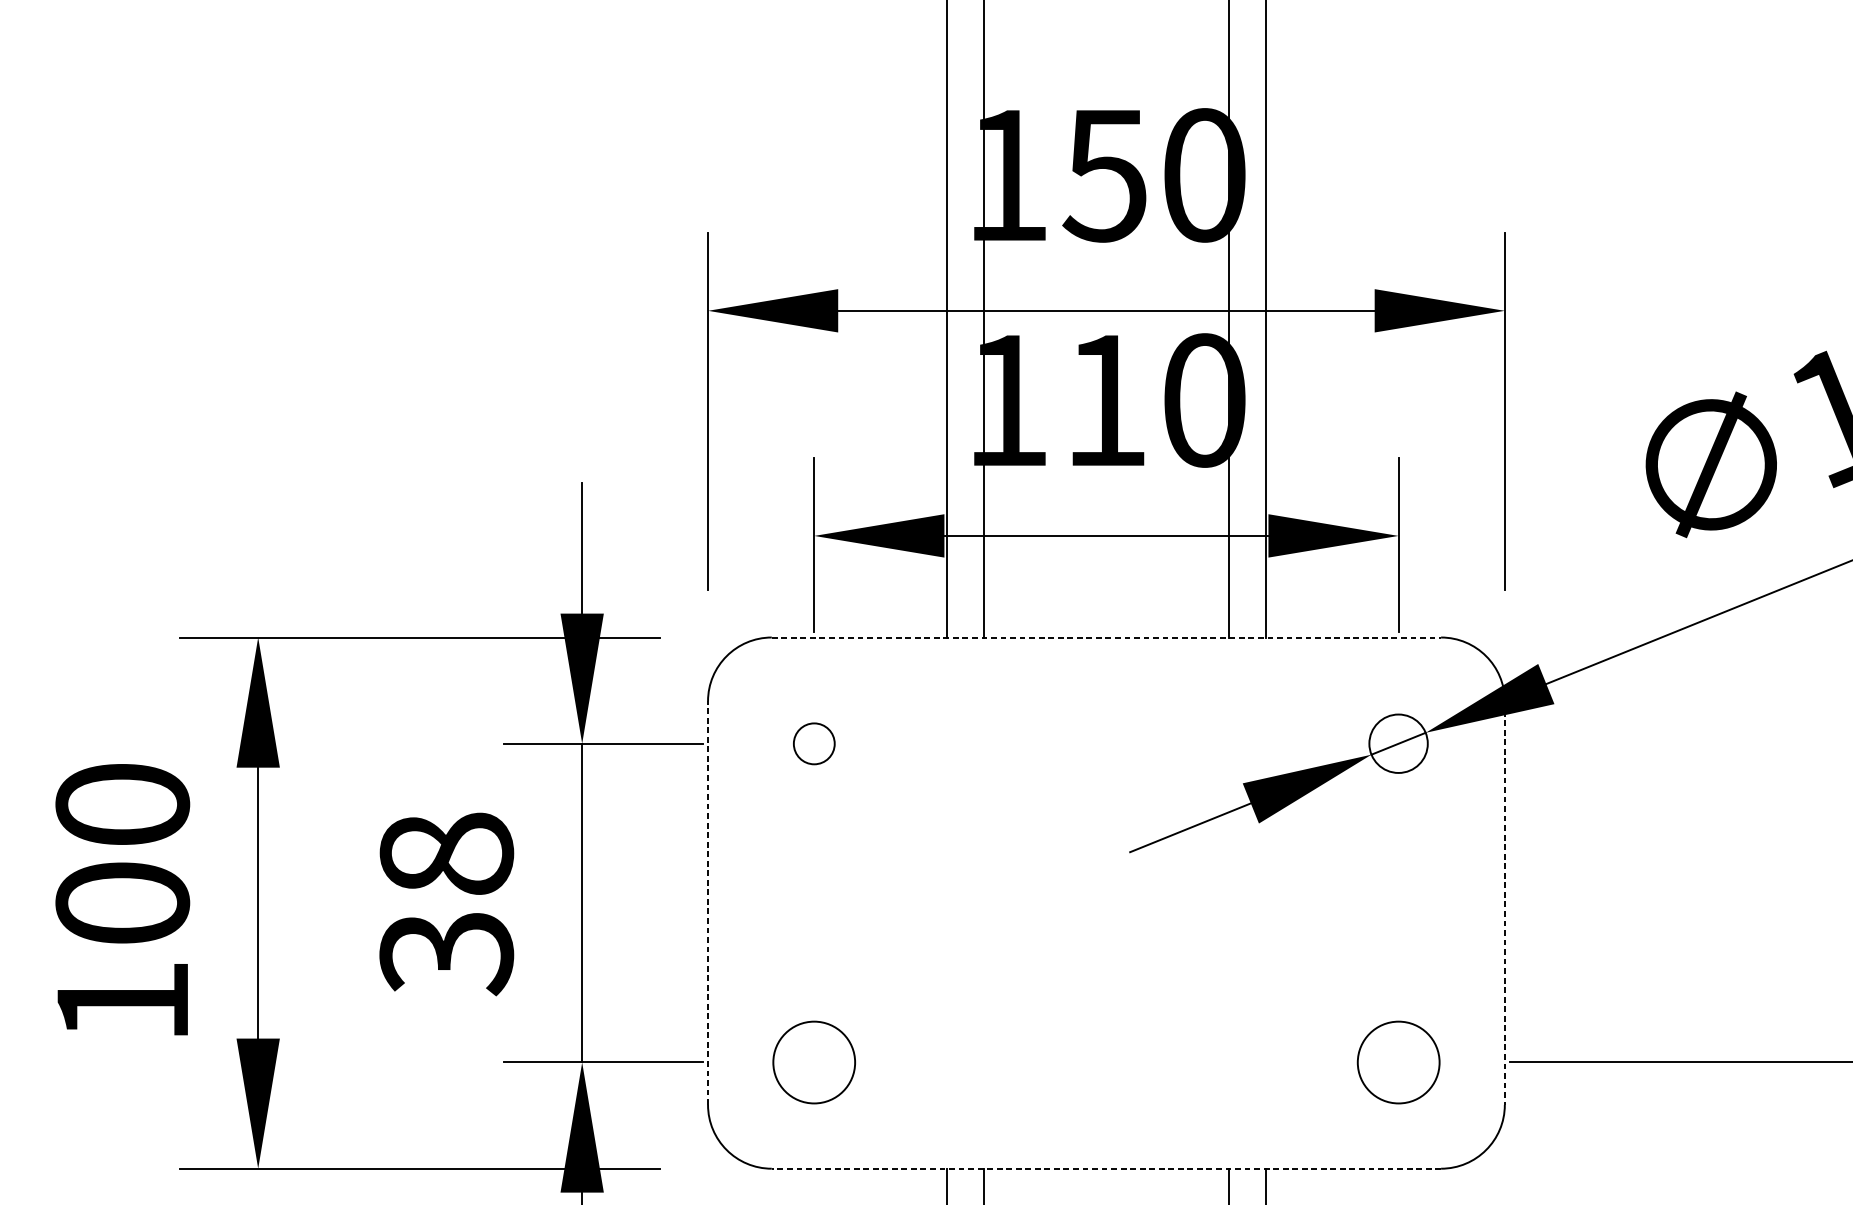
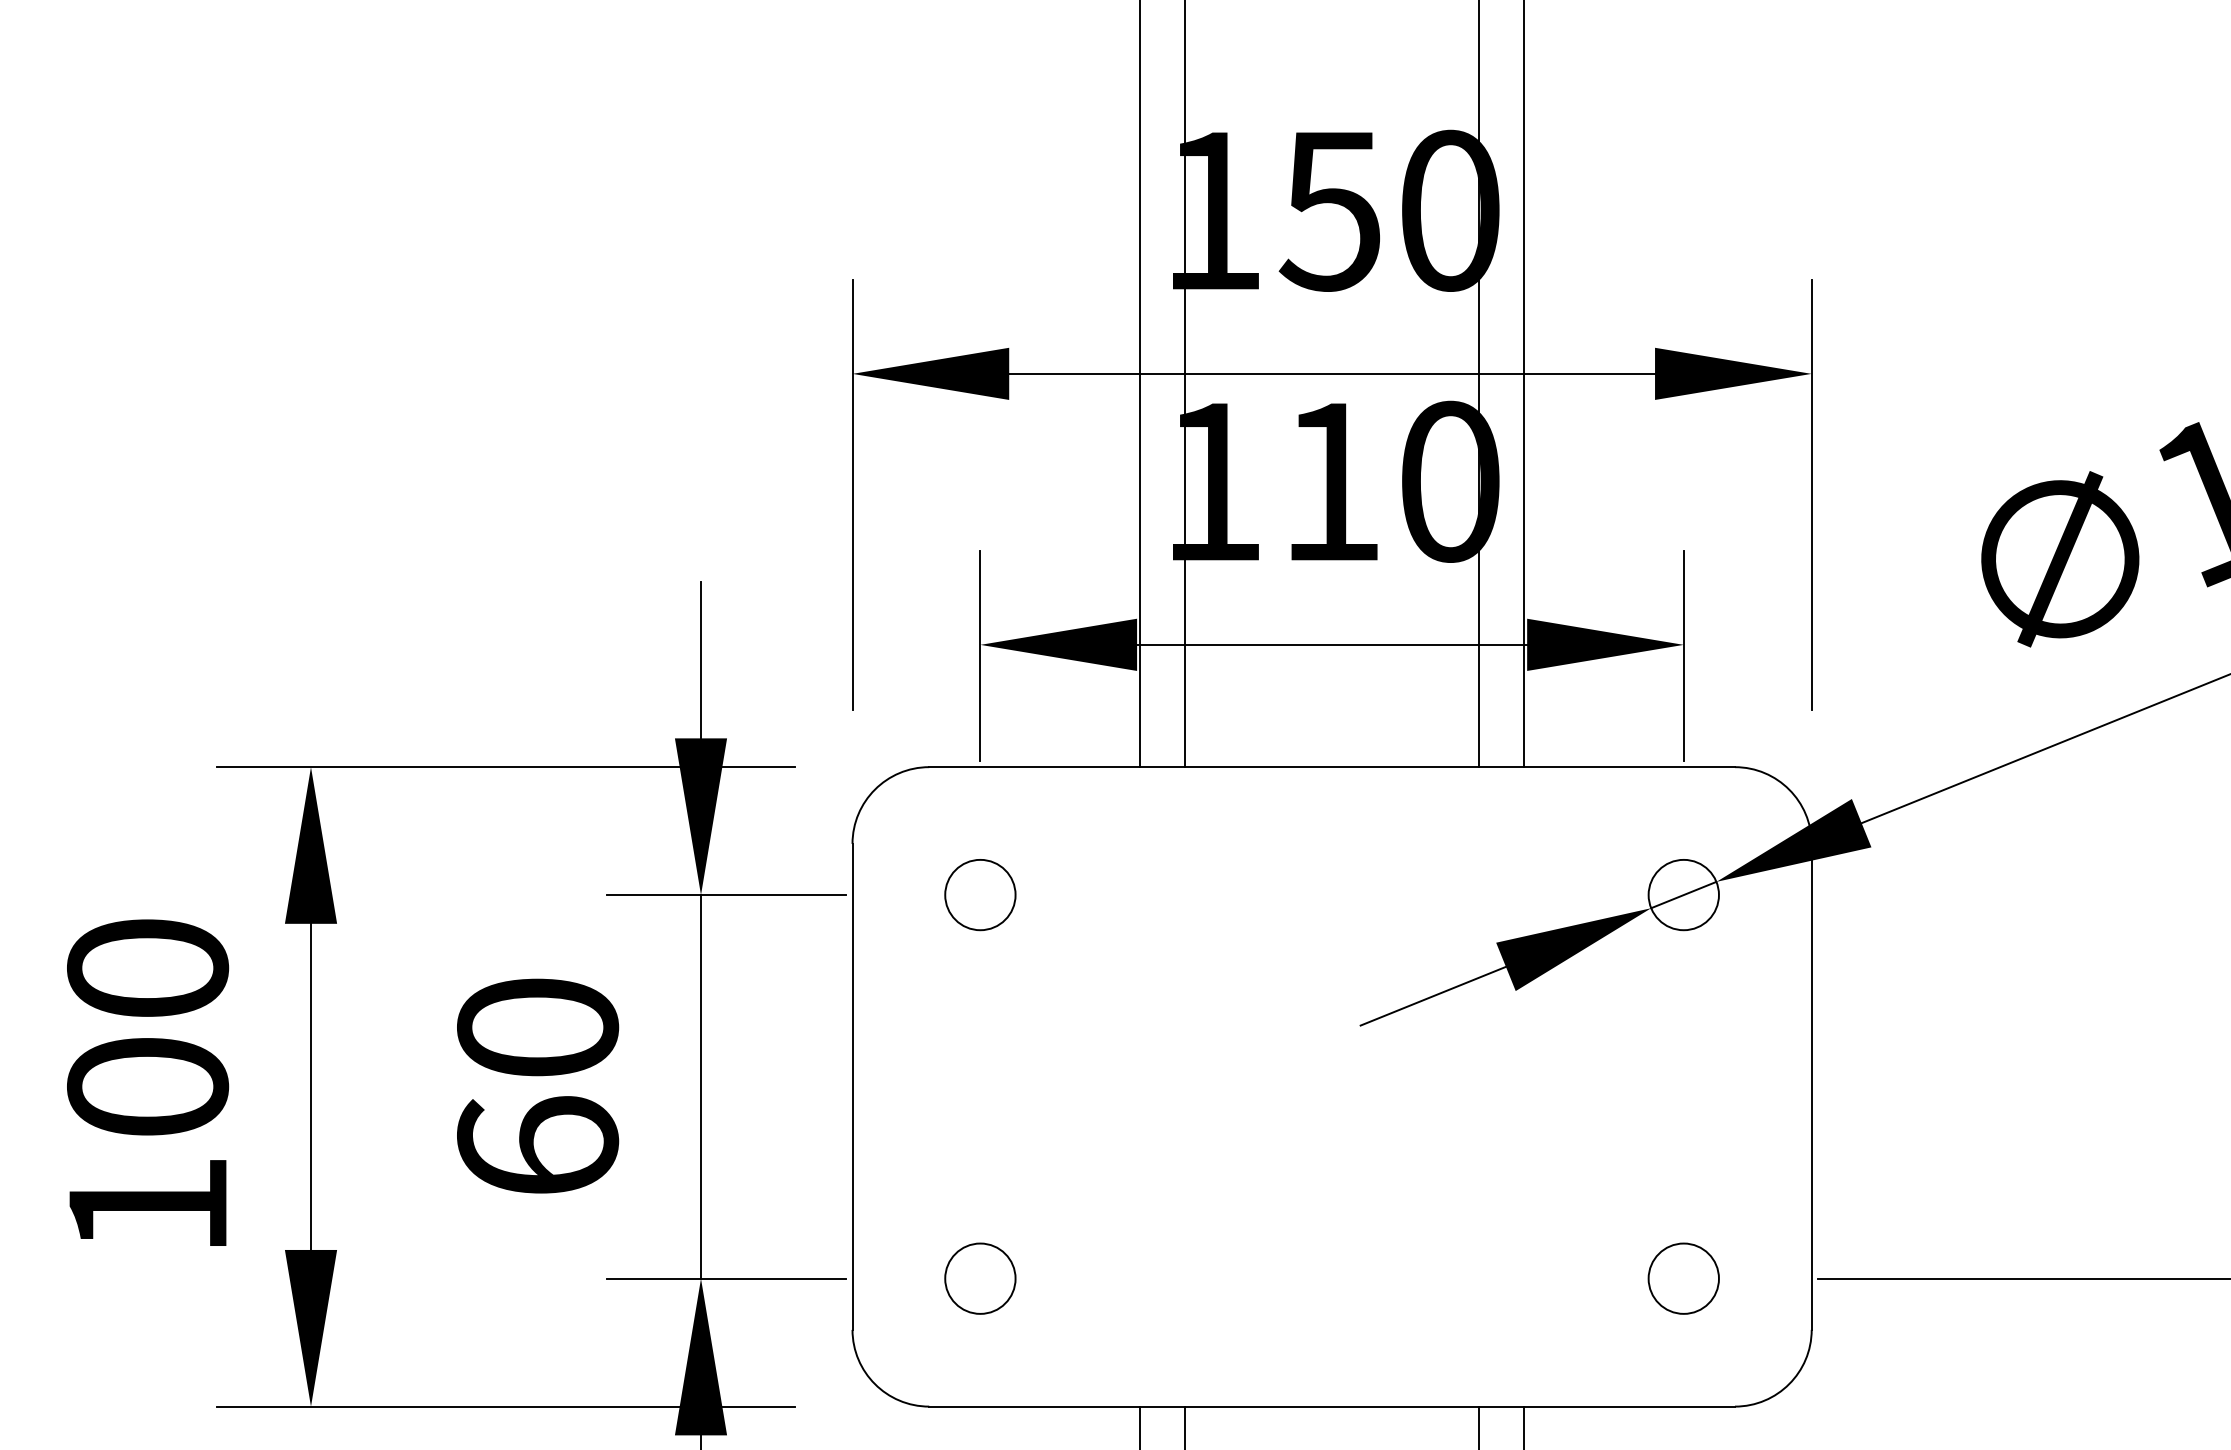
line: (1106, 637) -> (1332, 767), dashed -> solid
circle: (814, 744) -> (980, 895), size x1.43
line: (708, 902) -> (852, 1086), dashed -> solid
line: (1504, 902) -> (1811, 1086), dashed -> solid
text: (447, 904) -> (538, 1088), 38 -> 60
circle: (814, 1062) -> (980, 1278), size x0.71
circle: (1398, 1062) -> (1683, 1278), size x0.71
line: (1106, 1168) -> (1332, 1406), dashed -> solid

